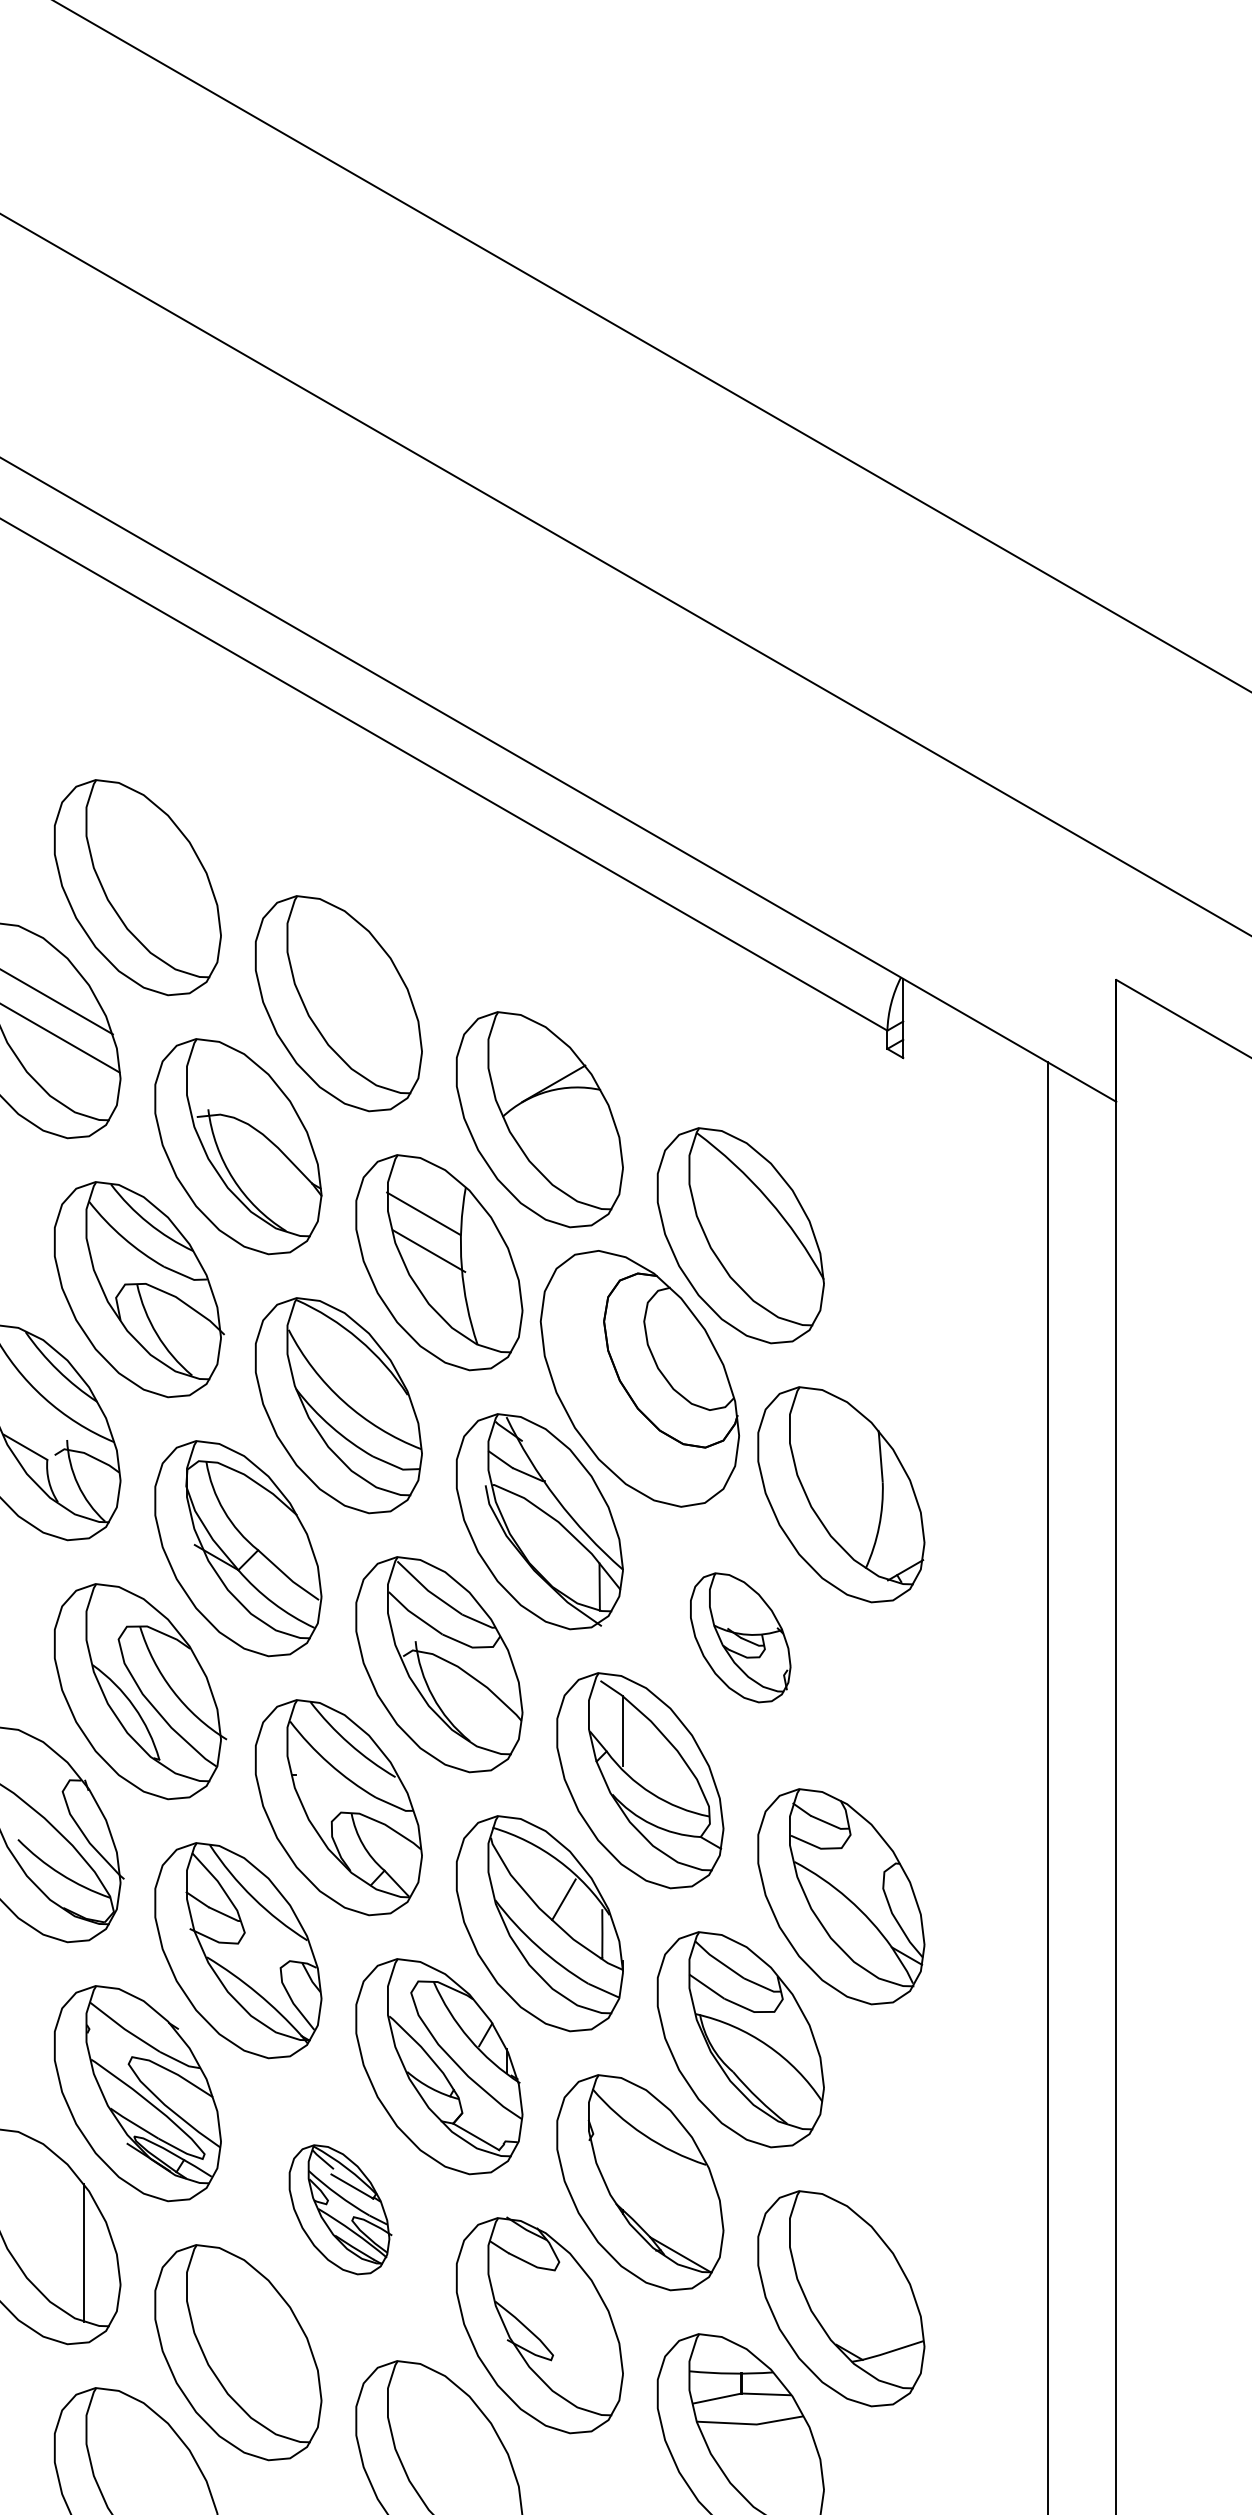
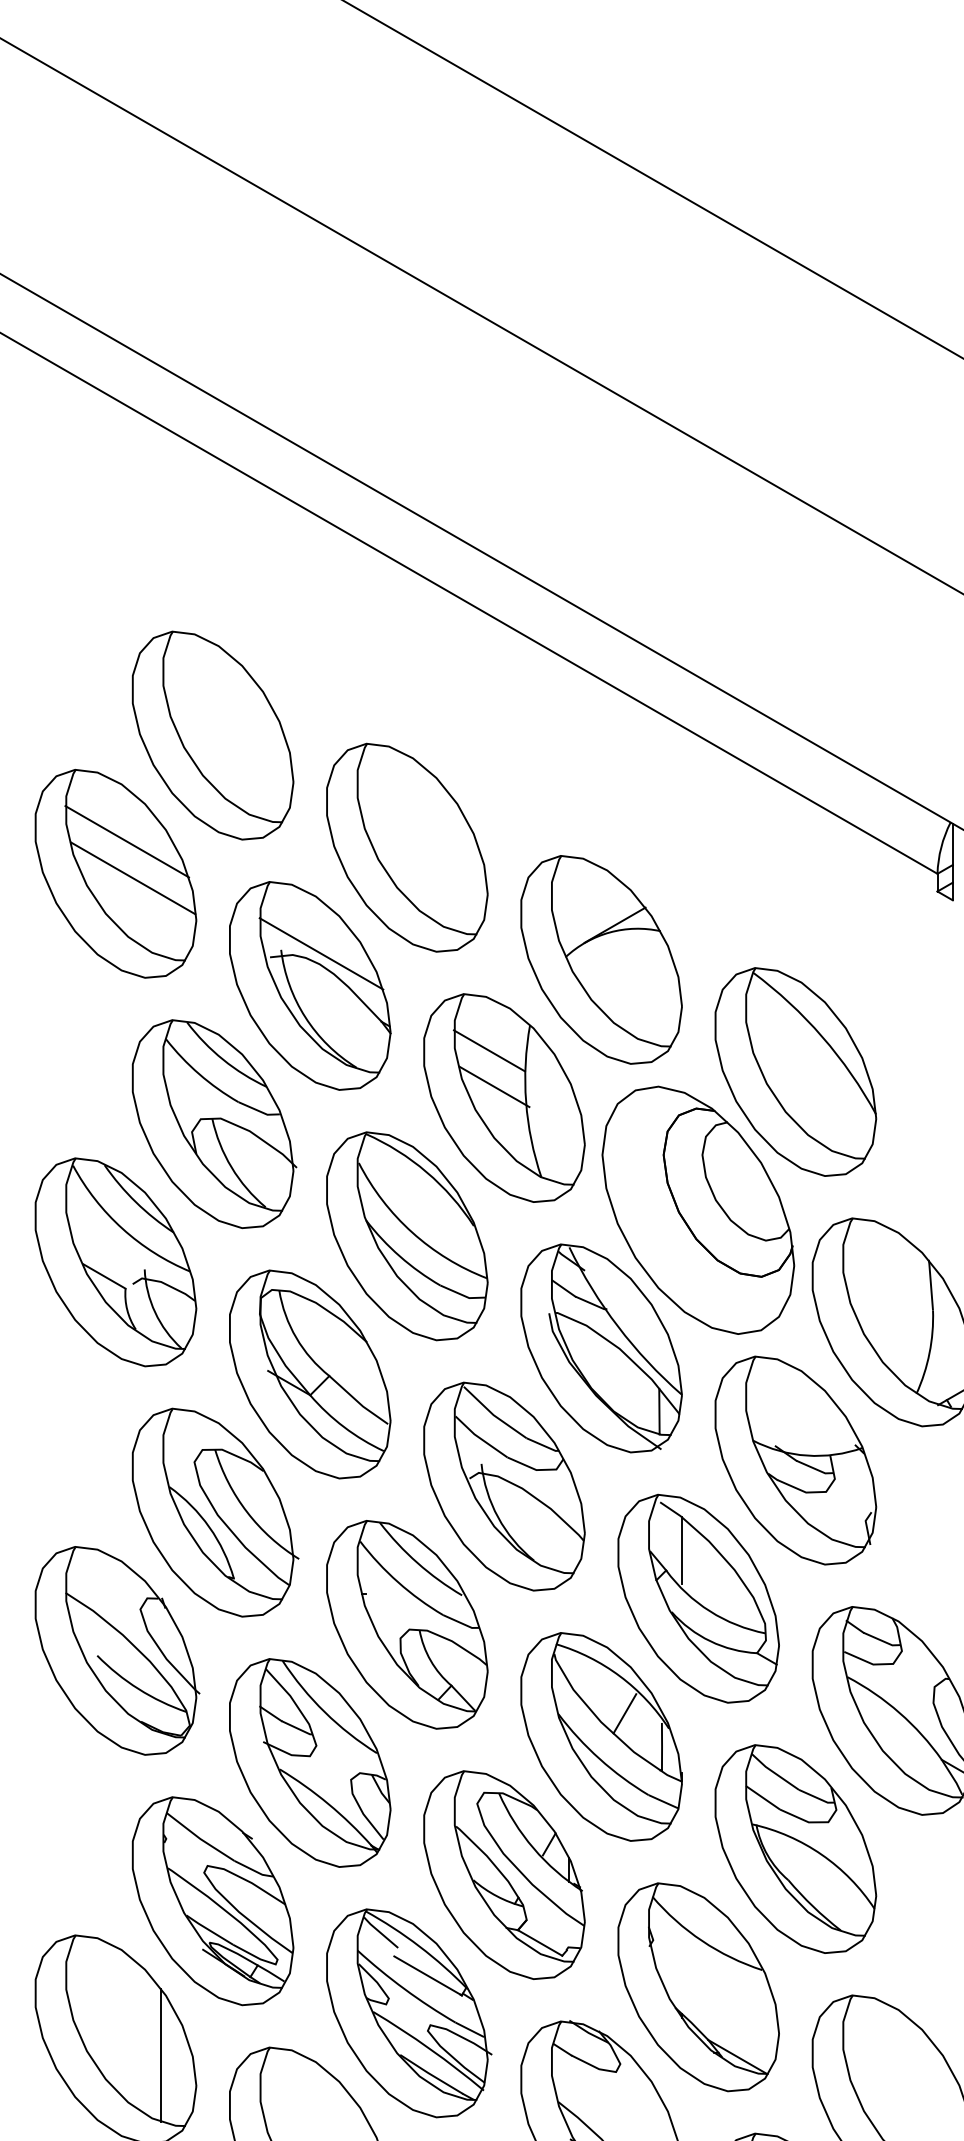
line: (249, 1113) -> (320, 953), added
part: (740, 1637) -> (795, 1460), size x1.67
part: (340, 2209) -> (408, 2013), size x1.67

